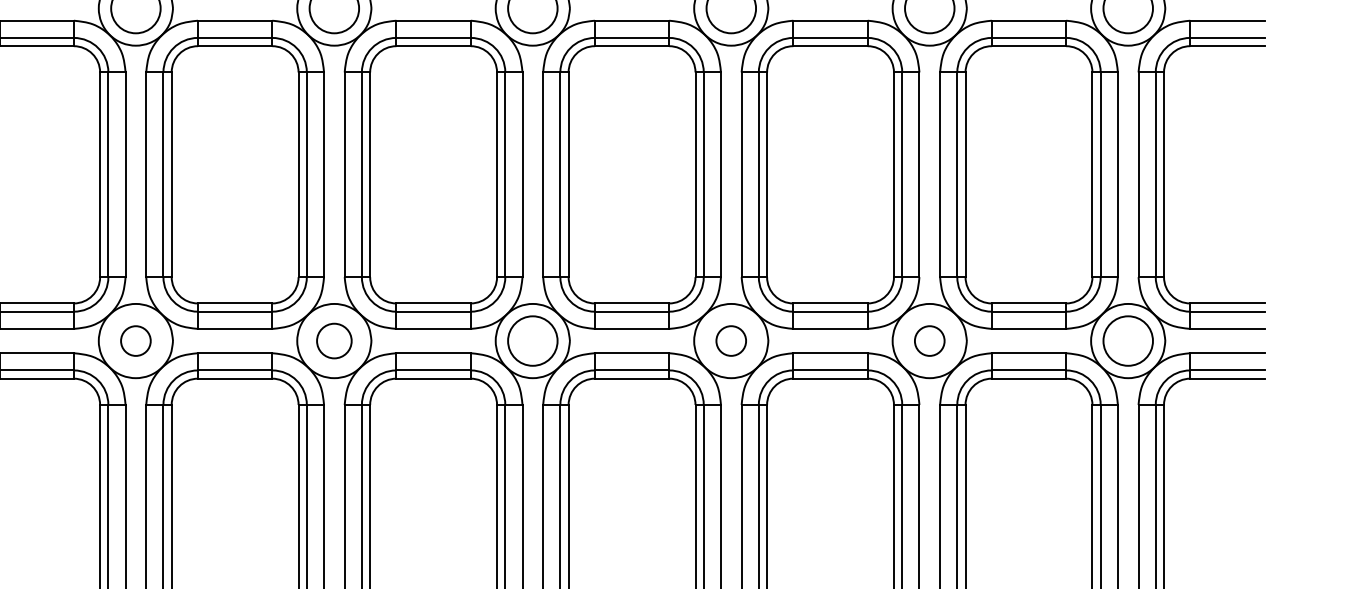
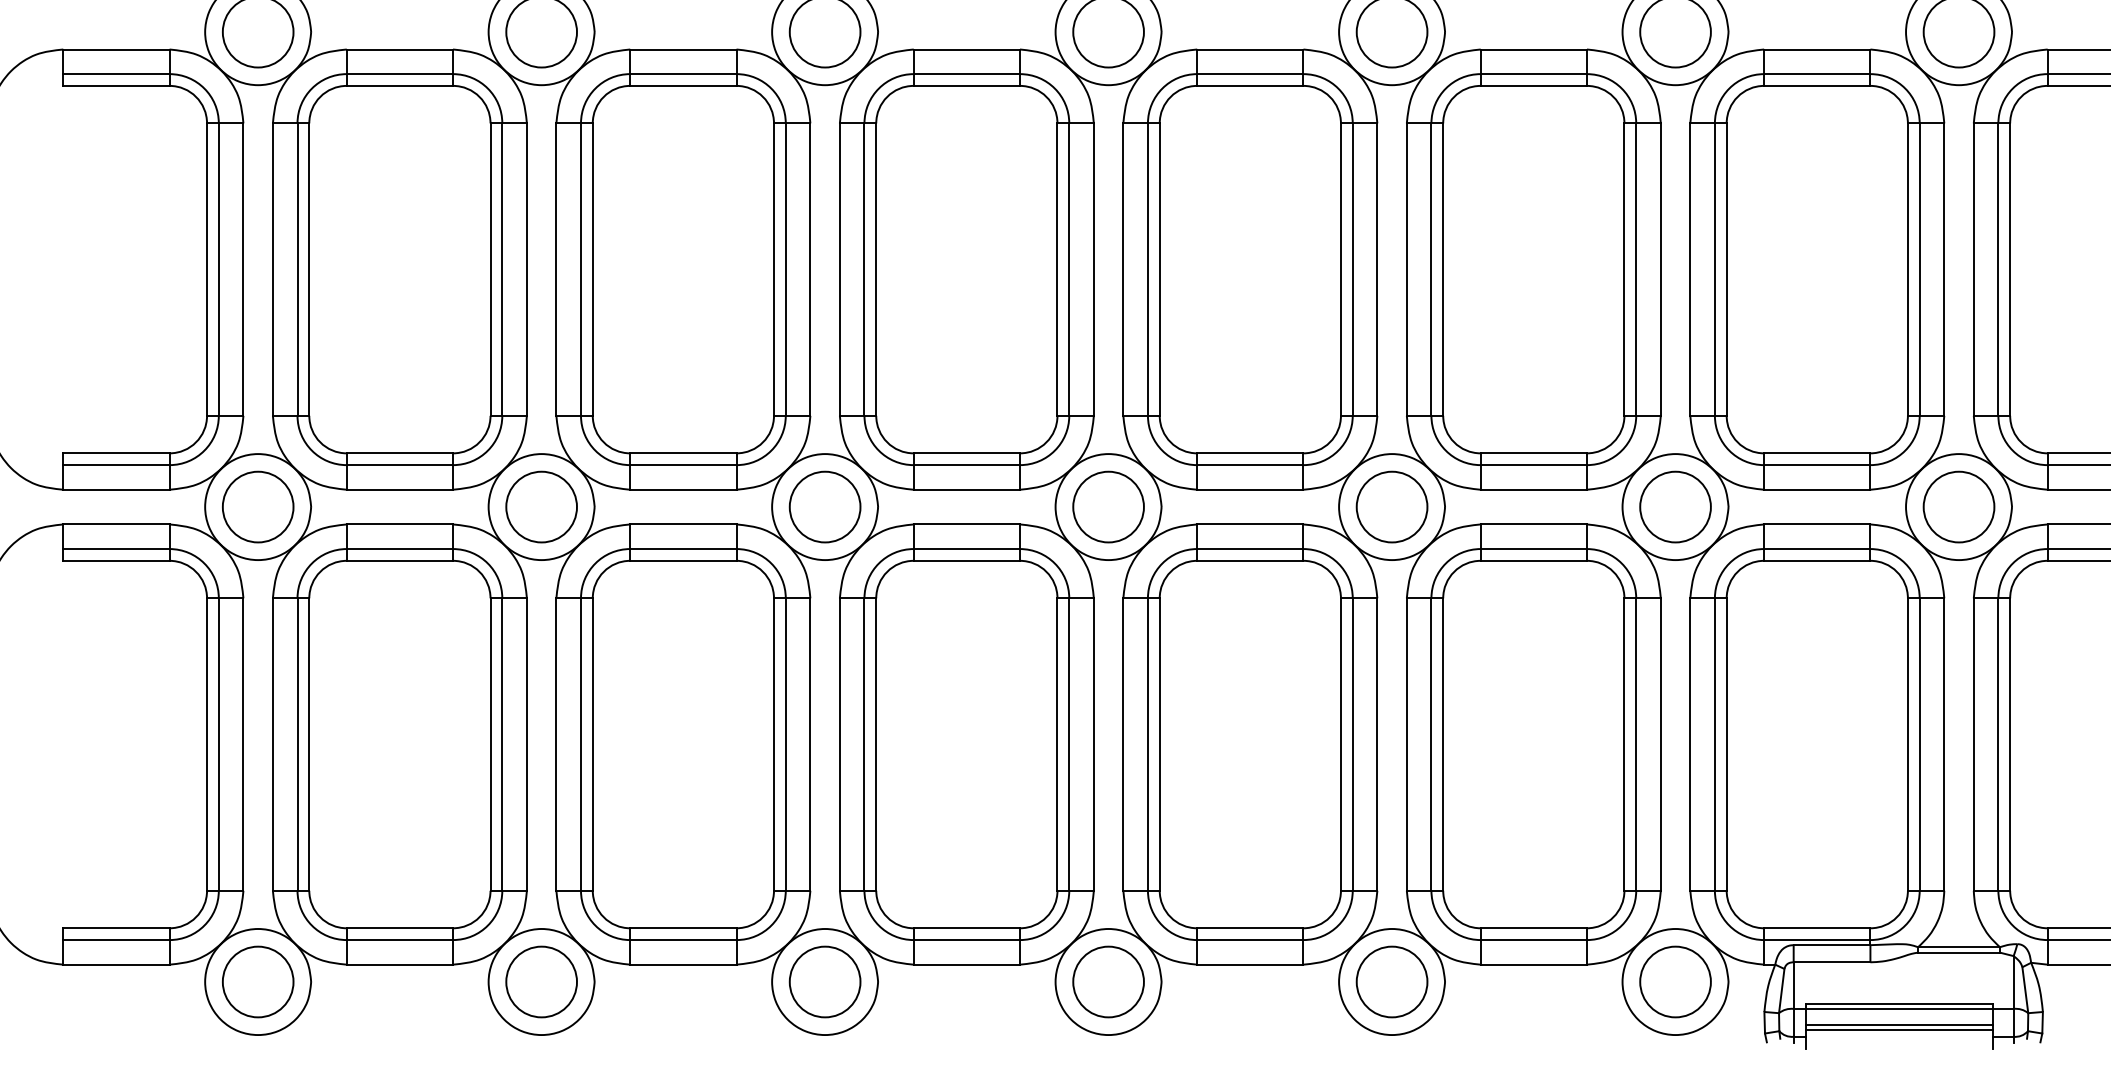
circle: (135, 340) -> (541, 506), size x1.67
circle: (333, 340) -> (824, 506), size x1.43
circle: (730, 340) -> (1391, 506), size x1.67
circle: (929, 340) -> (1675, 506), size x1.67

